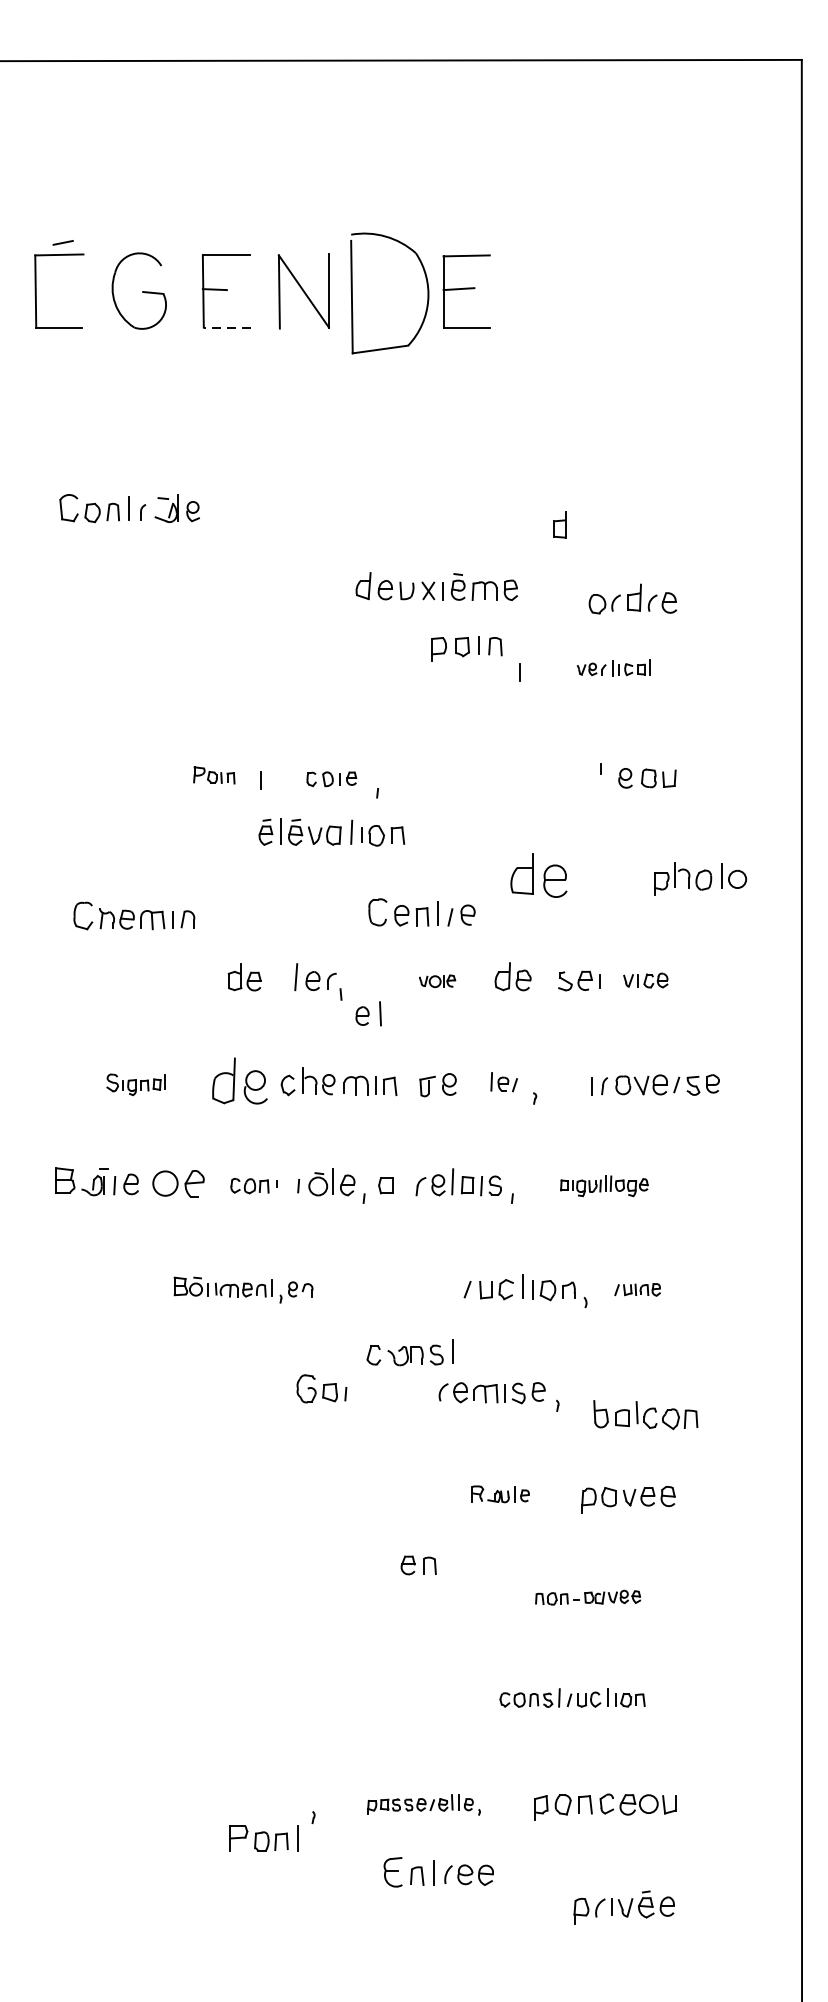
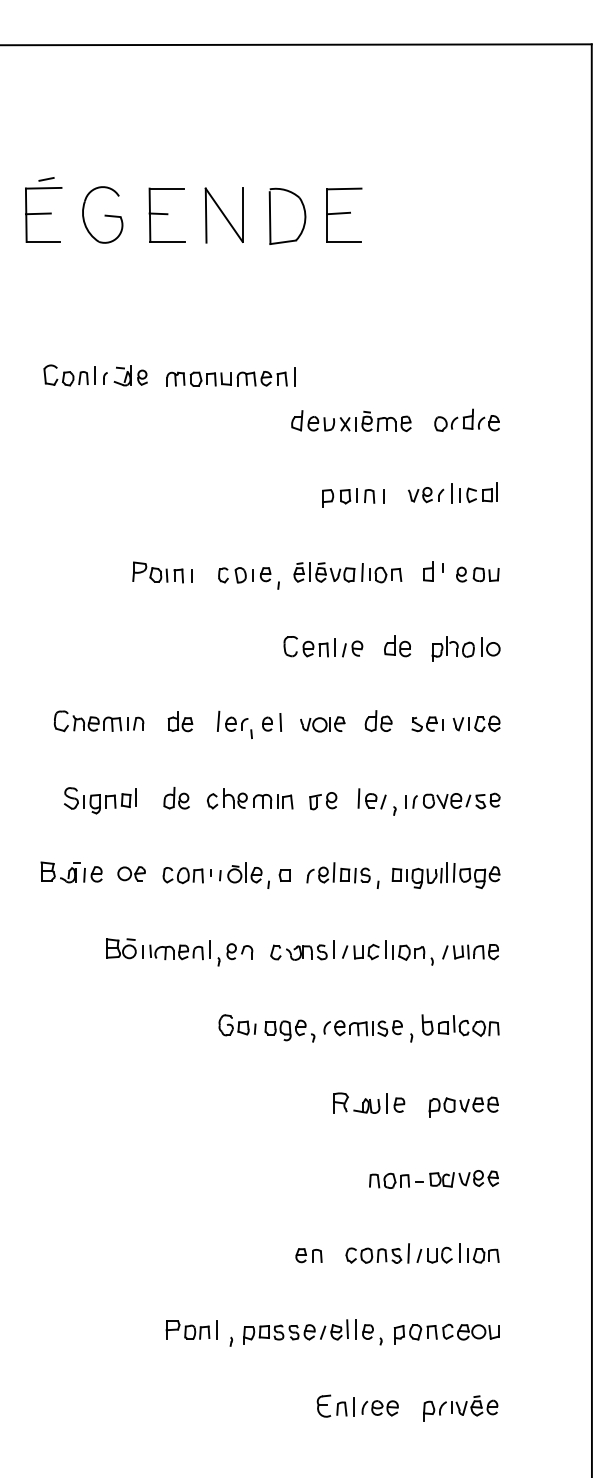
line: (50, 289) -> (37, 213), added
part: (389, 291) -> (287, 215), size x0.62
line: (227, 327) -> (167, 241), dashed -> solid
part: (312, 509) -> (230, 376), added
part: (560, 524) -> (428, 571), moved
part: (437, 585) -> (351, 420), moved
part: (632, 597) -> (466, 419), moved
part: (466, 648) -> (348, 497), moved
part: (613, 667) -> (452, 492), size x1.67
part: (213, 775) -> (157, 572), size x1.67
part: (331, 779) -> (244, 575), size x1.43
part: (331, 832) -> (347, 572), moved
part: (538, 875) -> (397, 646), size x0.62
part: (699, 878) -> (465, 648), moved
part: (422, 912) -> (323, 646), moved
part: (133, 916) -> (98, 721), moved
part: (645, 980) -> (476, 723), size x1.43
part: (437, 981) -> (322, 724), size x1.67
part: (367, 1013) -> (271, 722), moved
part: (239, 1081) -> (176, 798), size x0.62
part: (503, 1081) -> (371, 798), size x1.43
part: (136, 1084) -> (100, 800), size x1.67
part: (655, 1084) -> (452, 800), moved
part: (178, 1183) -> (131, 873), size x0.71
part: (252, 1185) -> (186, 875), size x1.43
part: (603, 1185) -> (445, 875), size x1.67
part: (243, 1290) -> (179, 952), size x1.43
part: (637, 1290) -> (470, 952), size x1.67
part: (409, 1352) -> (302, 950), moved
part: (392, 1395) -> (289, 1030), added
part: (645, 1414) -> (460, 1025), moved
part: (500, 1493) -> (369, 1102), size x1.67
part: (418, 1565) -> (308, 1255), moved
part: (587, 1597) -> (433, 1179), size x1.67
part: (572, 1697) -> (422, 1253), size x1.43
part: (423, 1805) -> (312, 1332), size x1.67
part: (263, 1837) -> (191, 1329), moved
part: (438, 1871) -> (357, 1405), moved

